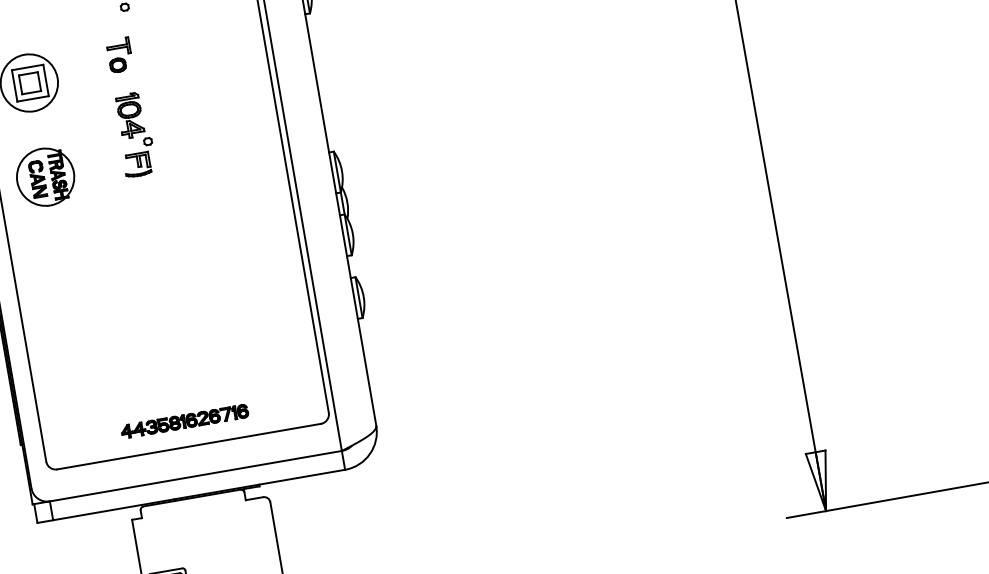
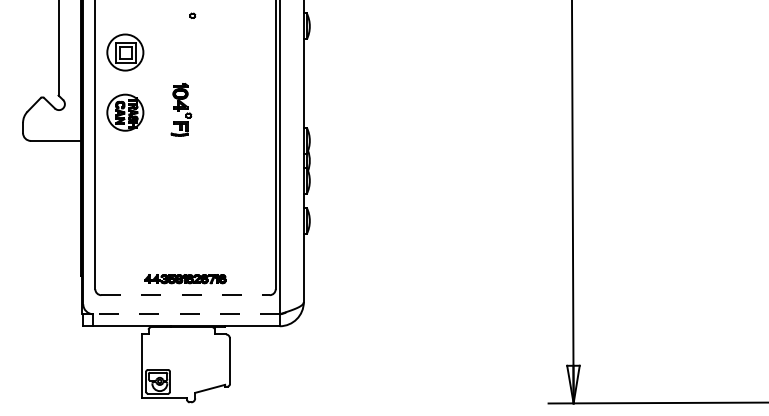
part: (120, 55) -> (184, 45), removed
part: (135, 133) -> (181, 109), moved
line: (190, 446) -> (186, 295), solid -> dashed
line: (195, 476) -> (186, 314), solid -> dashed

